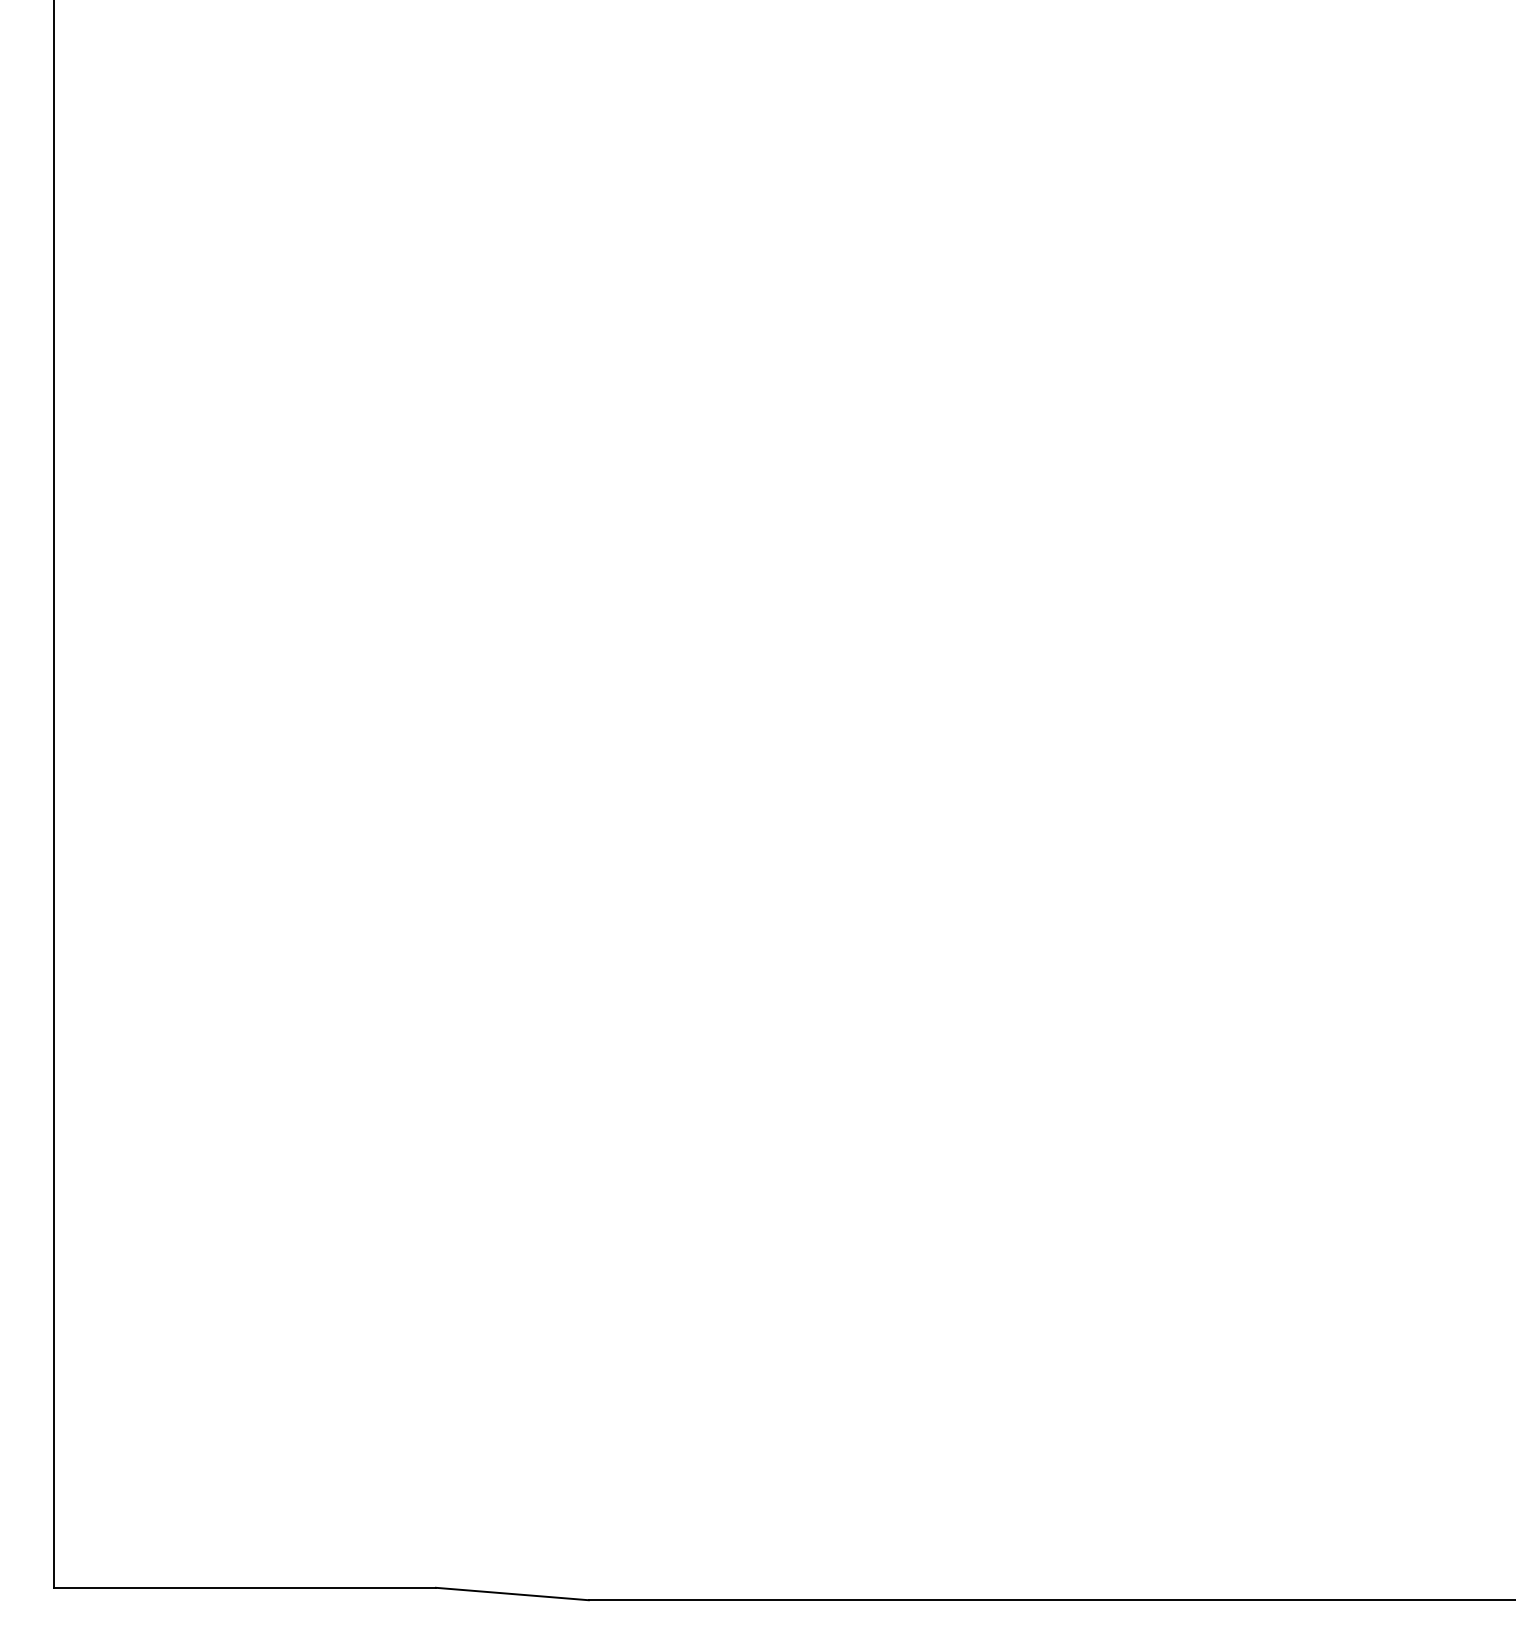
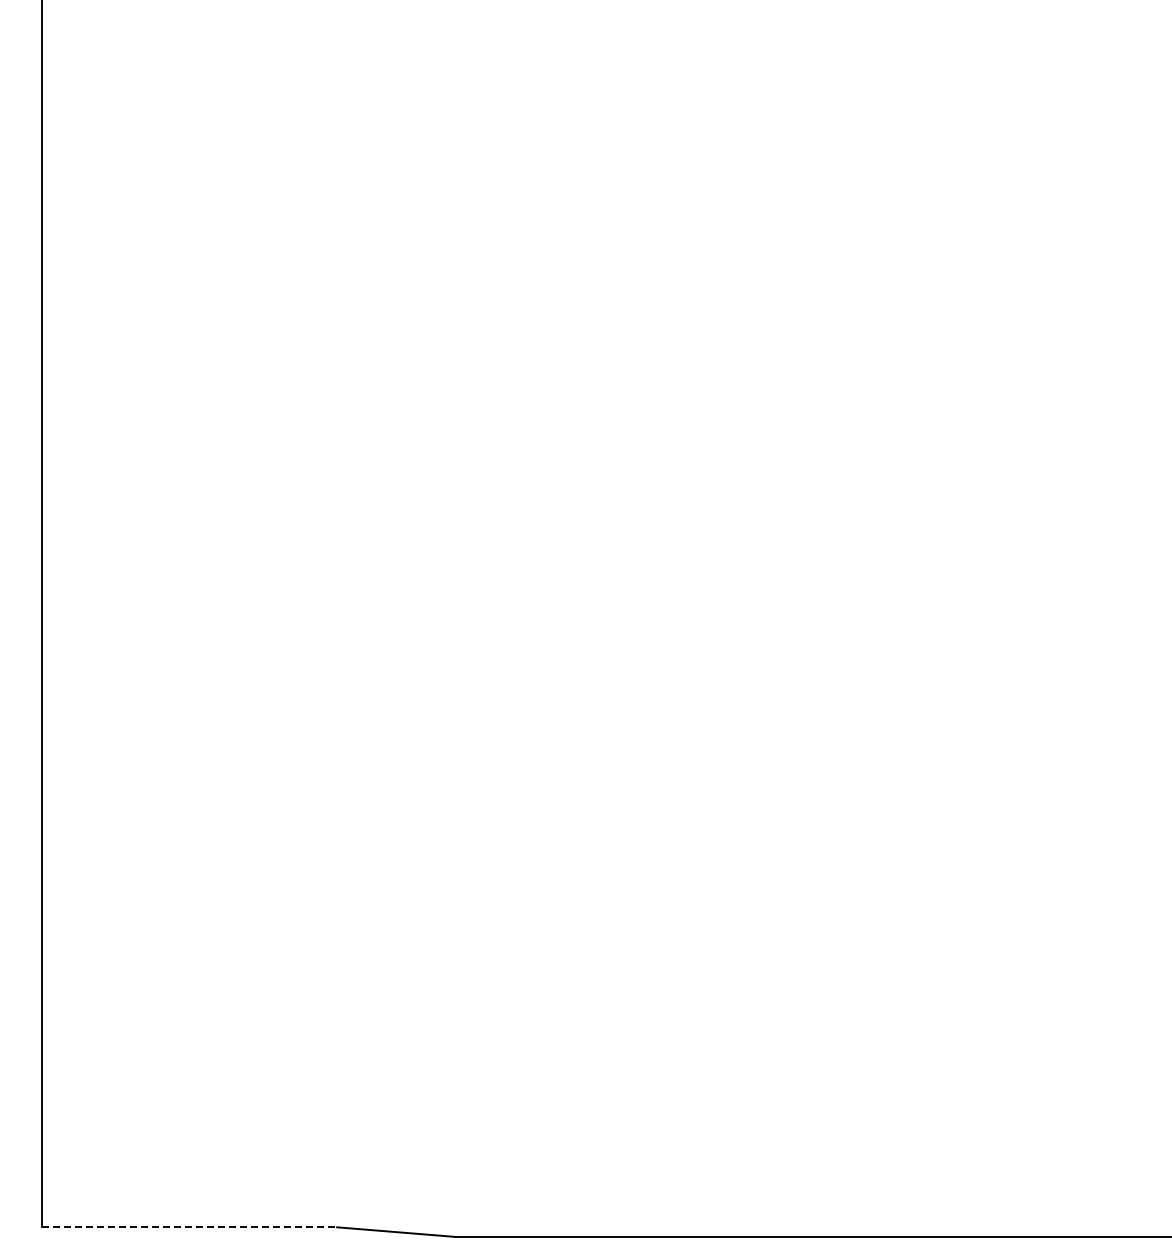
line: (244, 1588) -> (189, 1227), solid -> dashed

